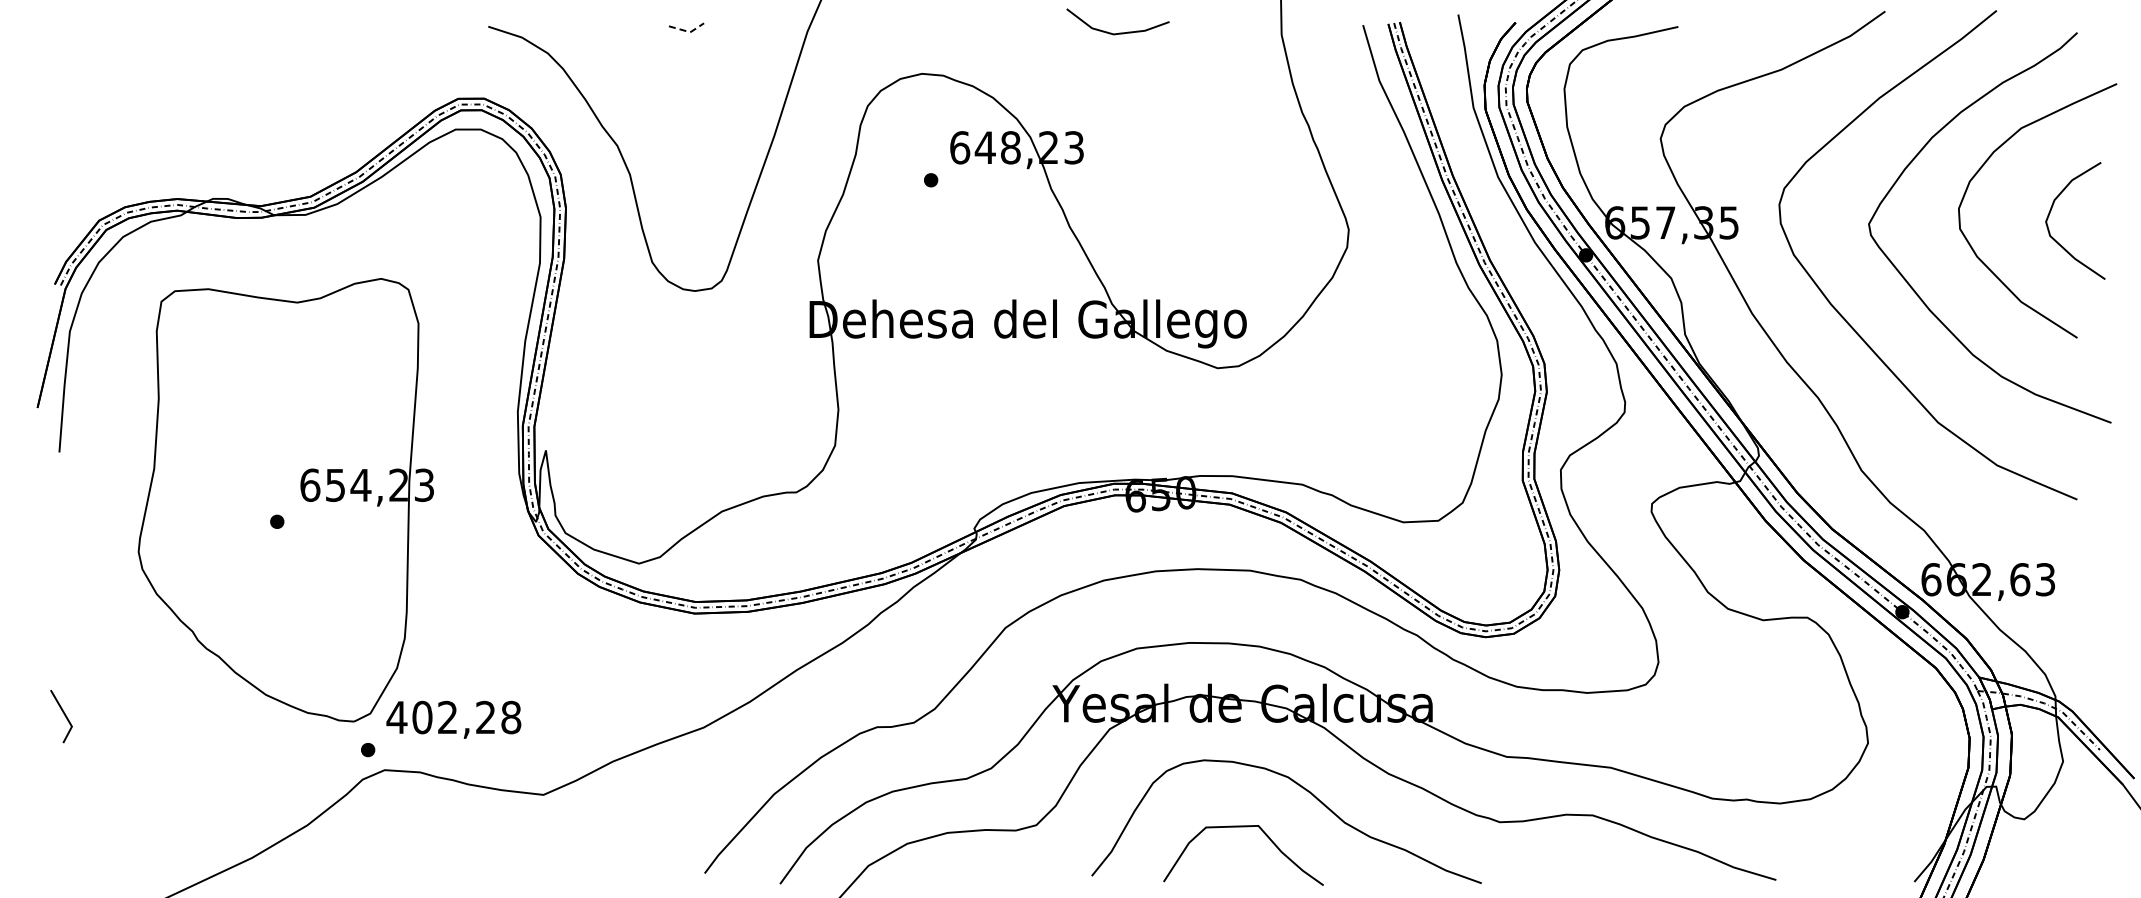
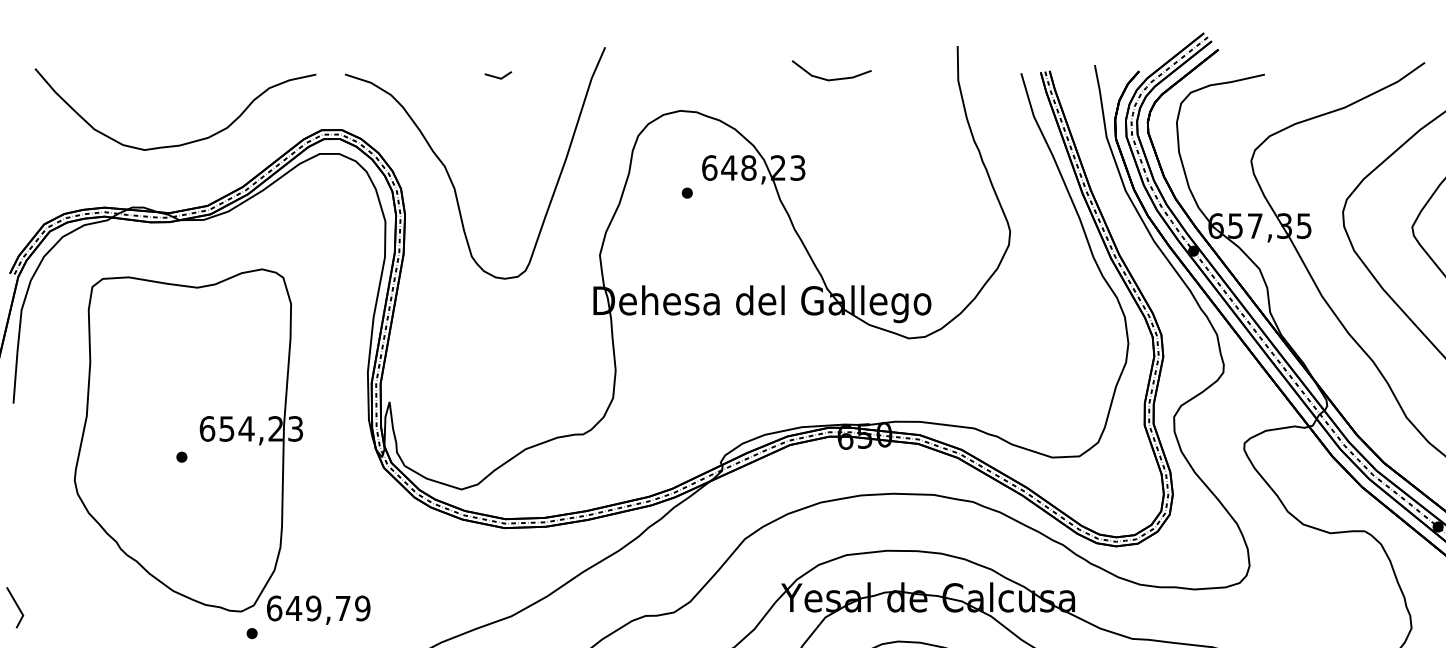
line: (688, 31) -> (499, 78), dashed -> solid
curve: (281, 115) -> (185, 143), added
text: (453, 717) -> (318, 608), 402,28 -> 649,79

